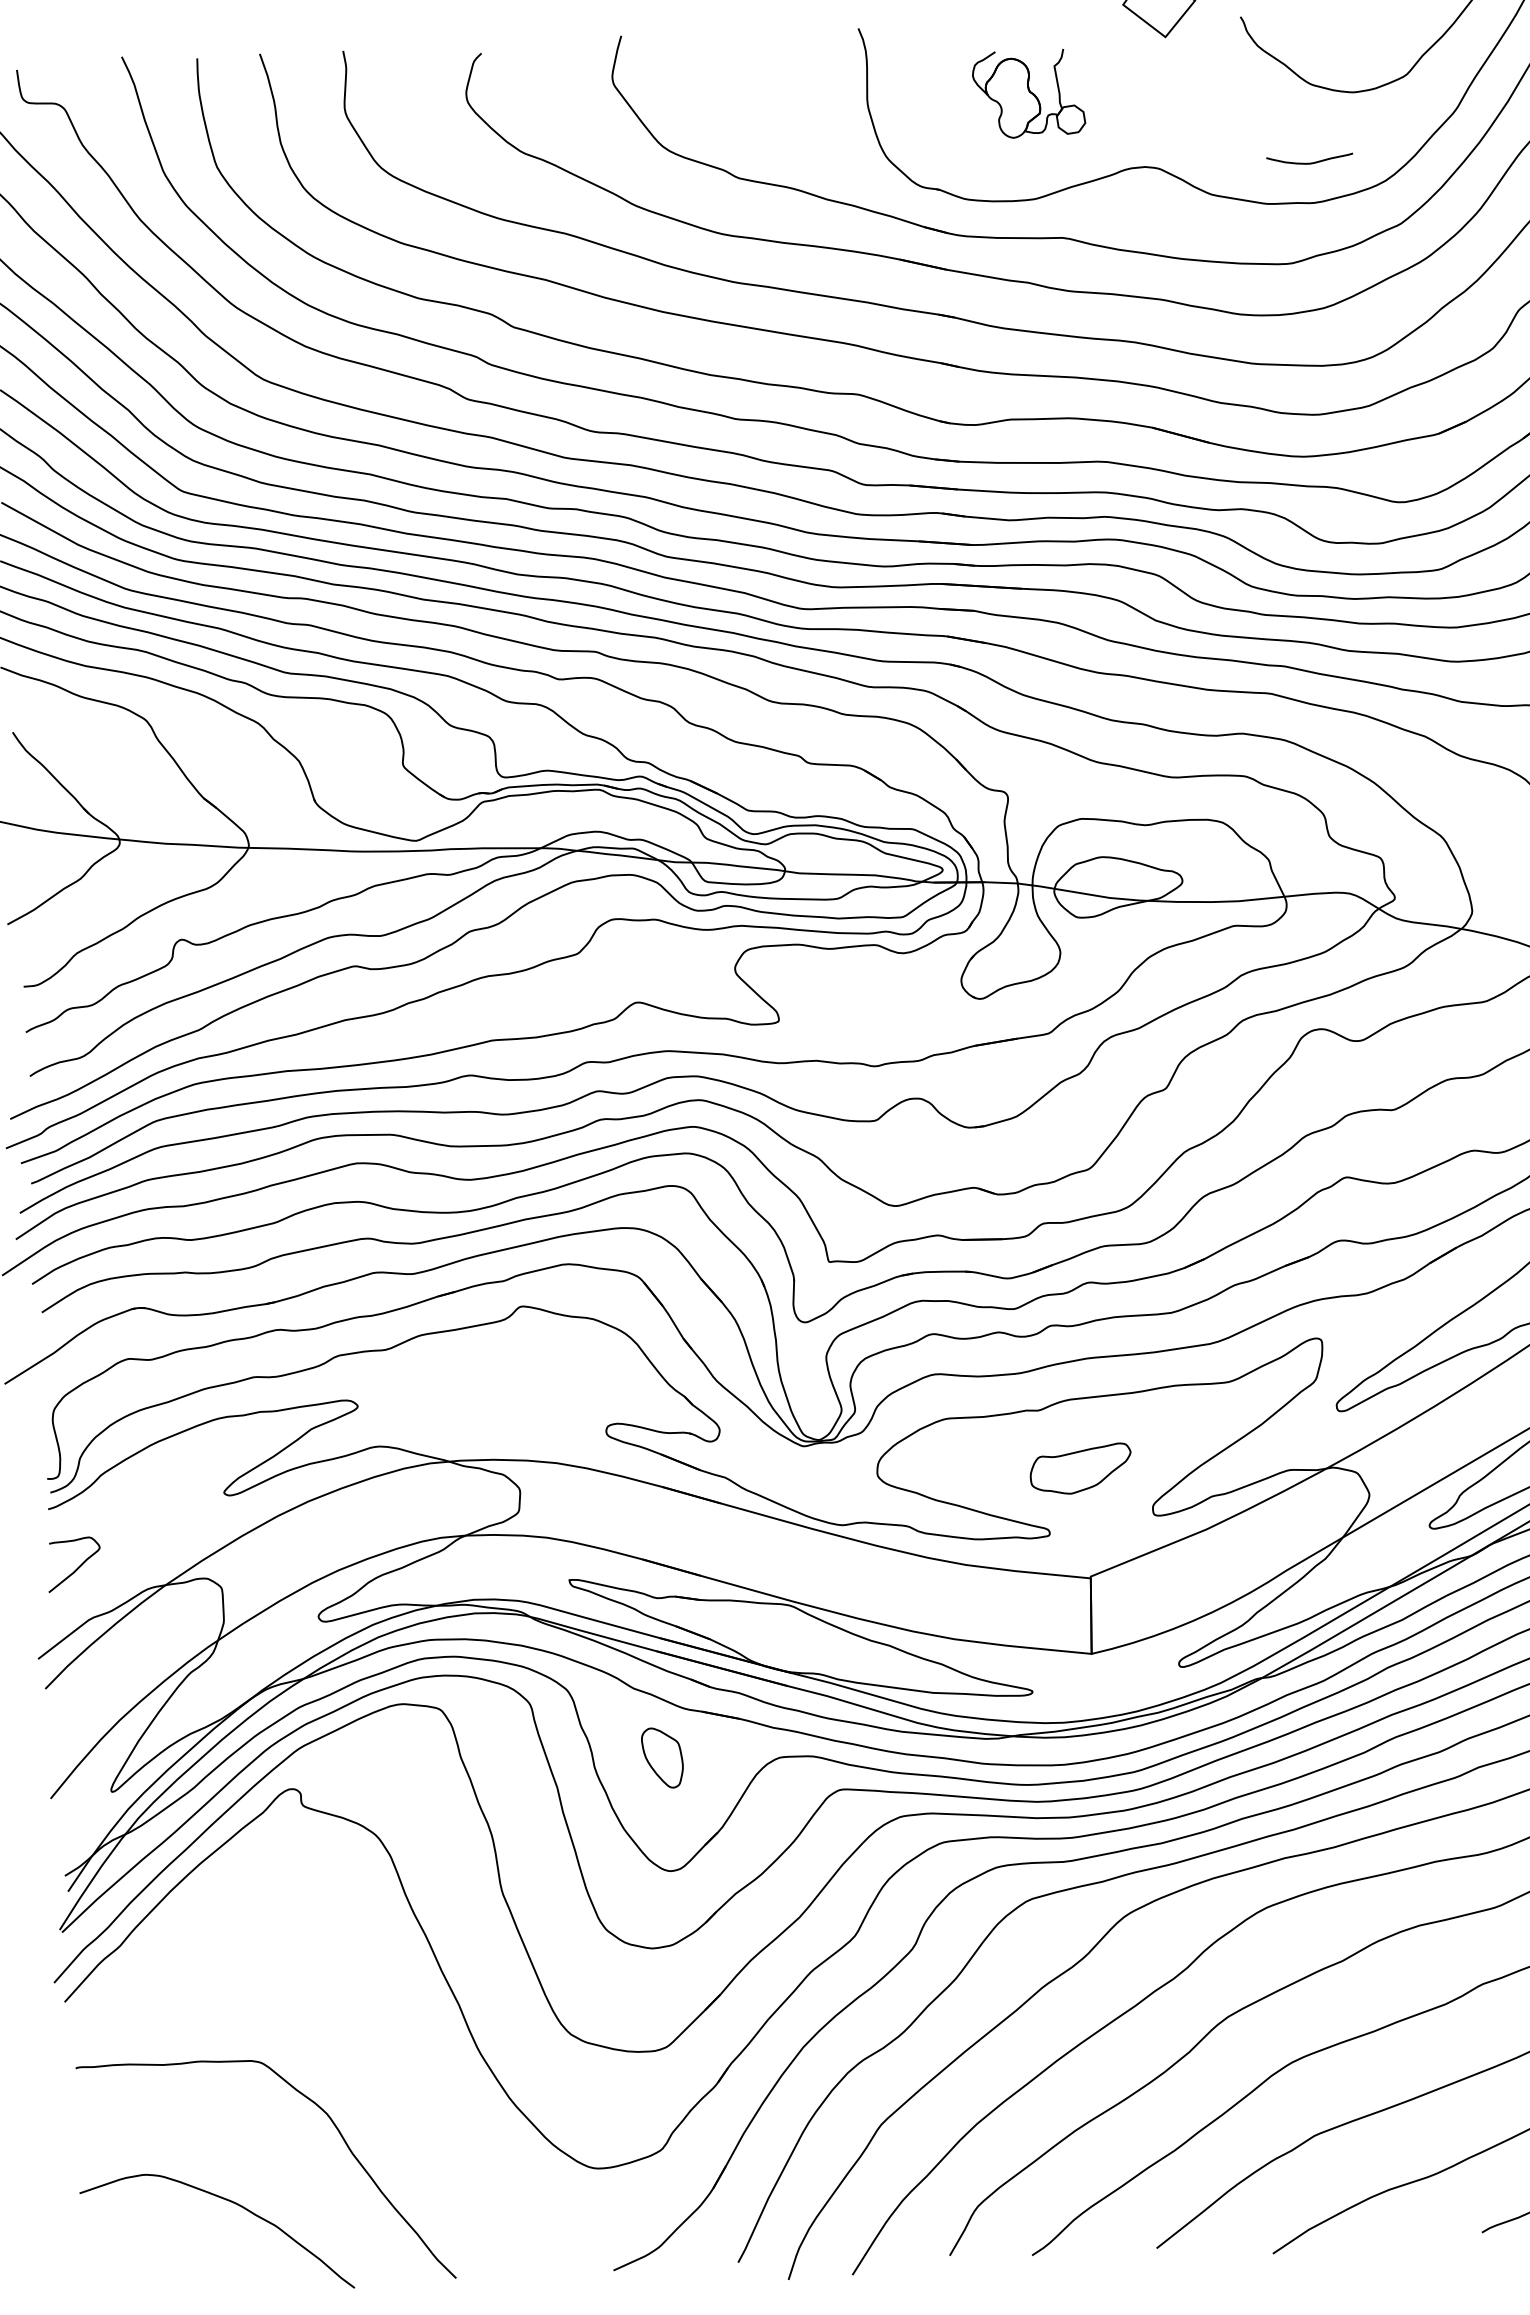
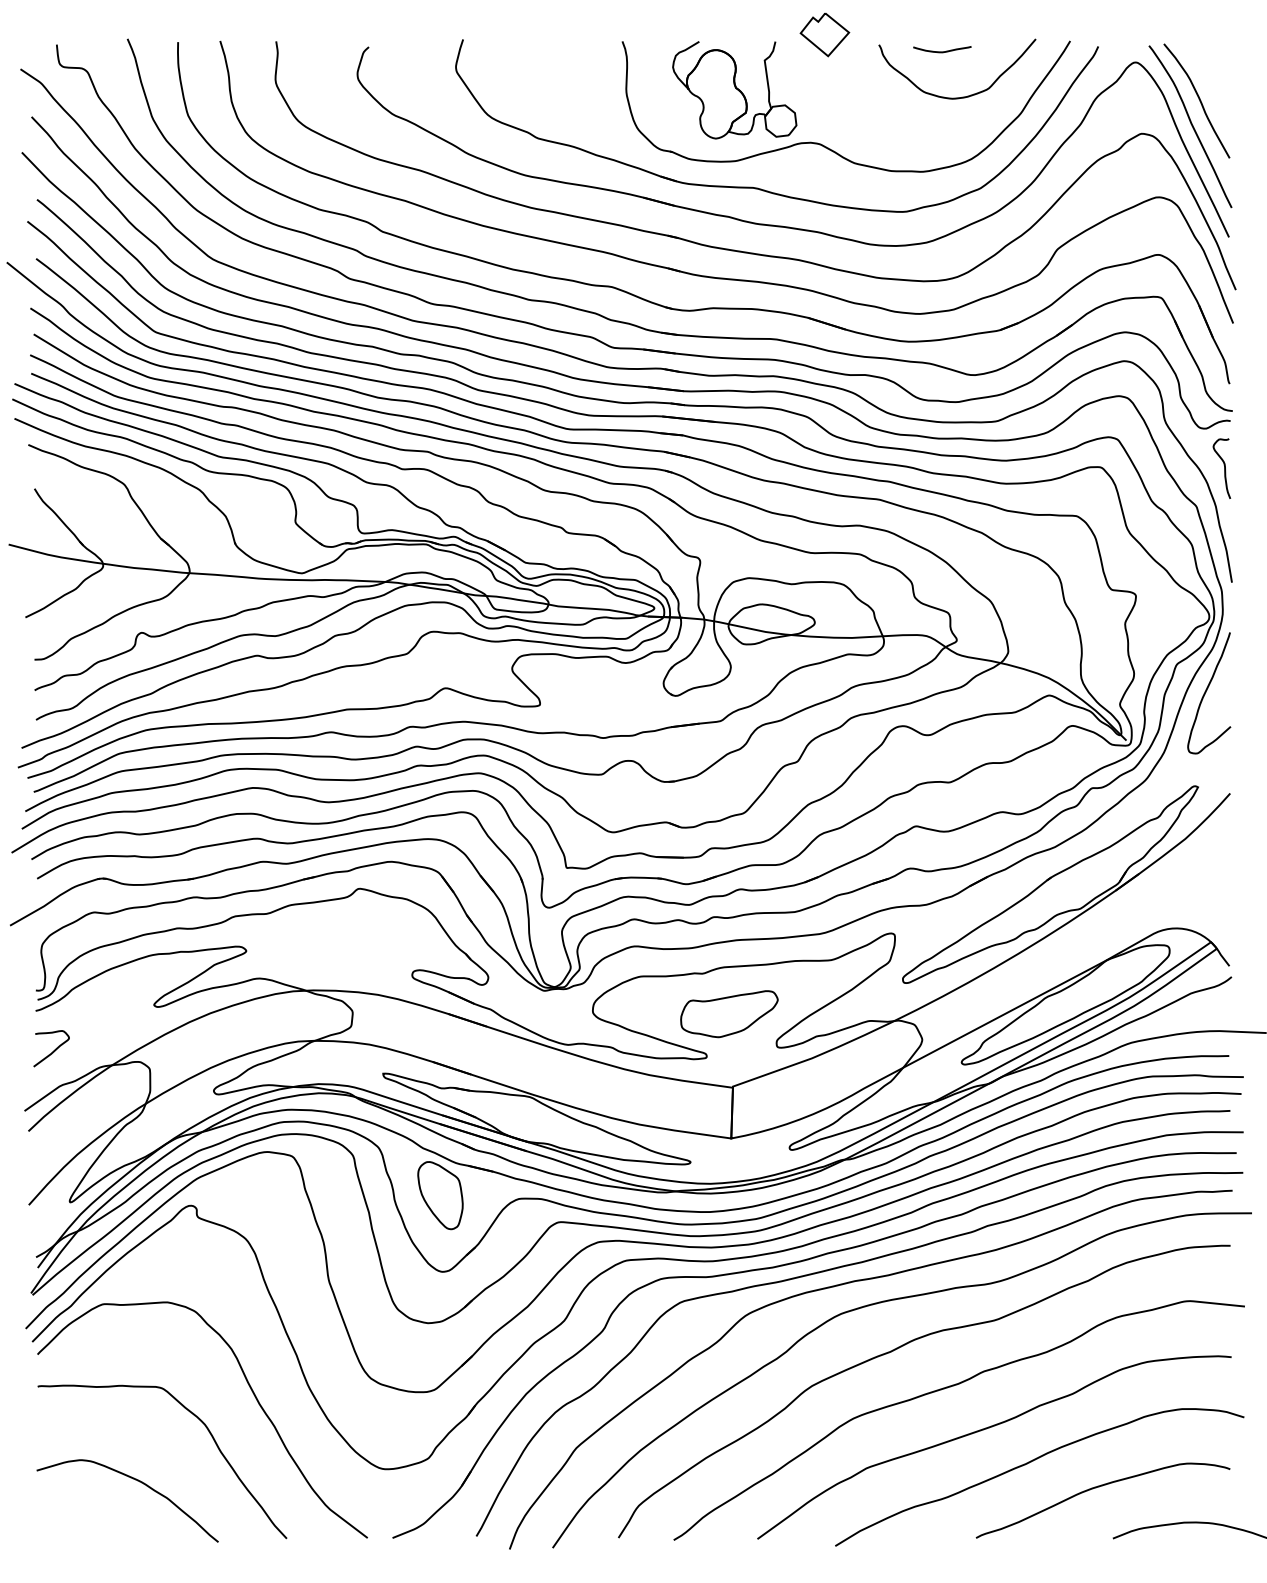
part: (1028, 94) -> (734, 90), size x1.67
curve: (1310, 162) -> (942, 51), moved
part: (1080, 1469) -> (729, 1014), size x1.43
part: (662, 1757) -> (440, 1195), size x1.67
curve: (395, 2064) -> (252, 1393), added

